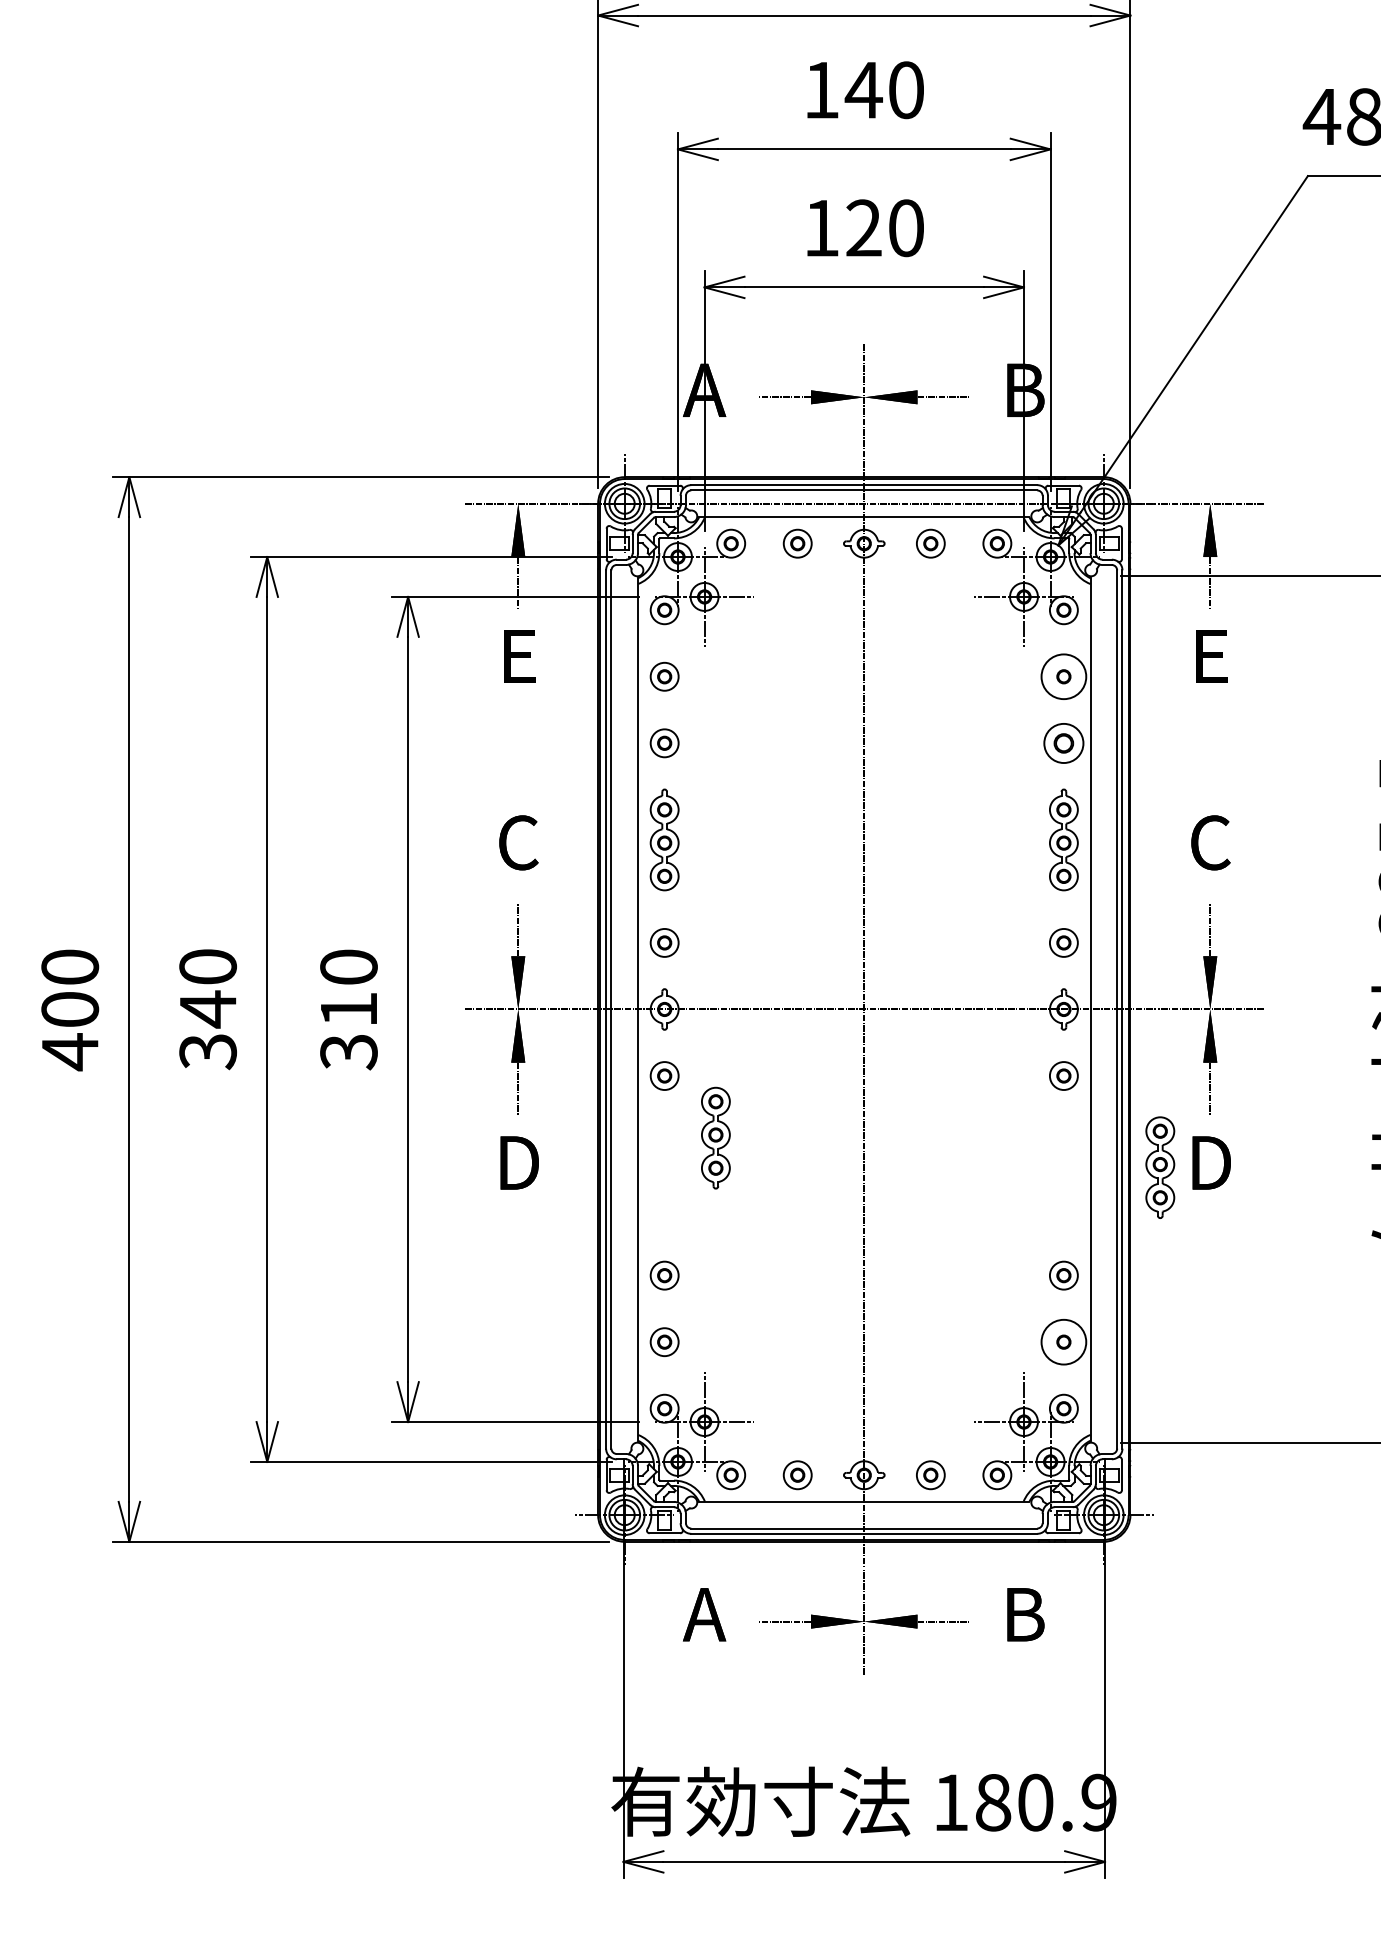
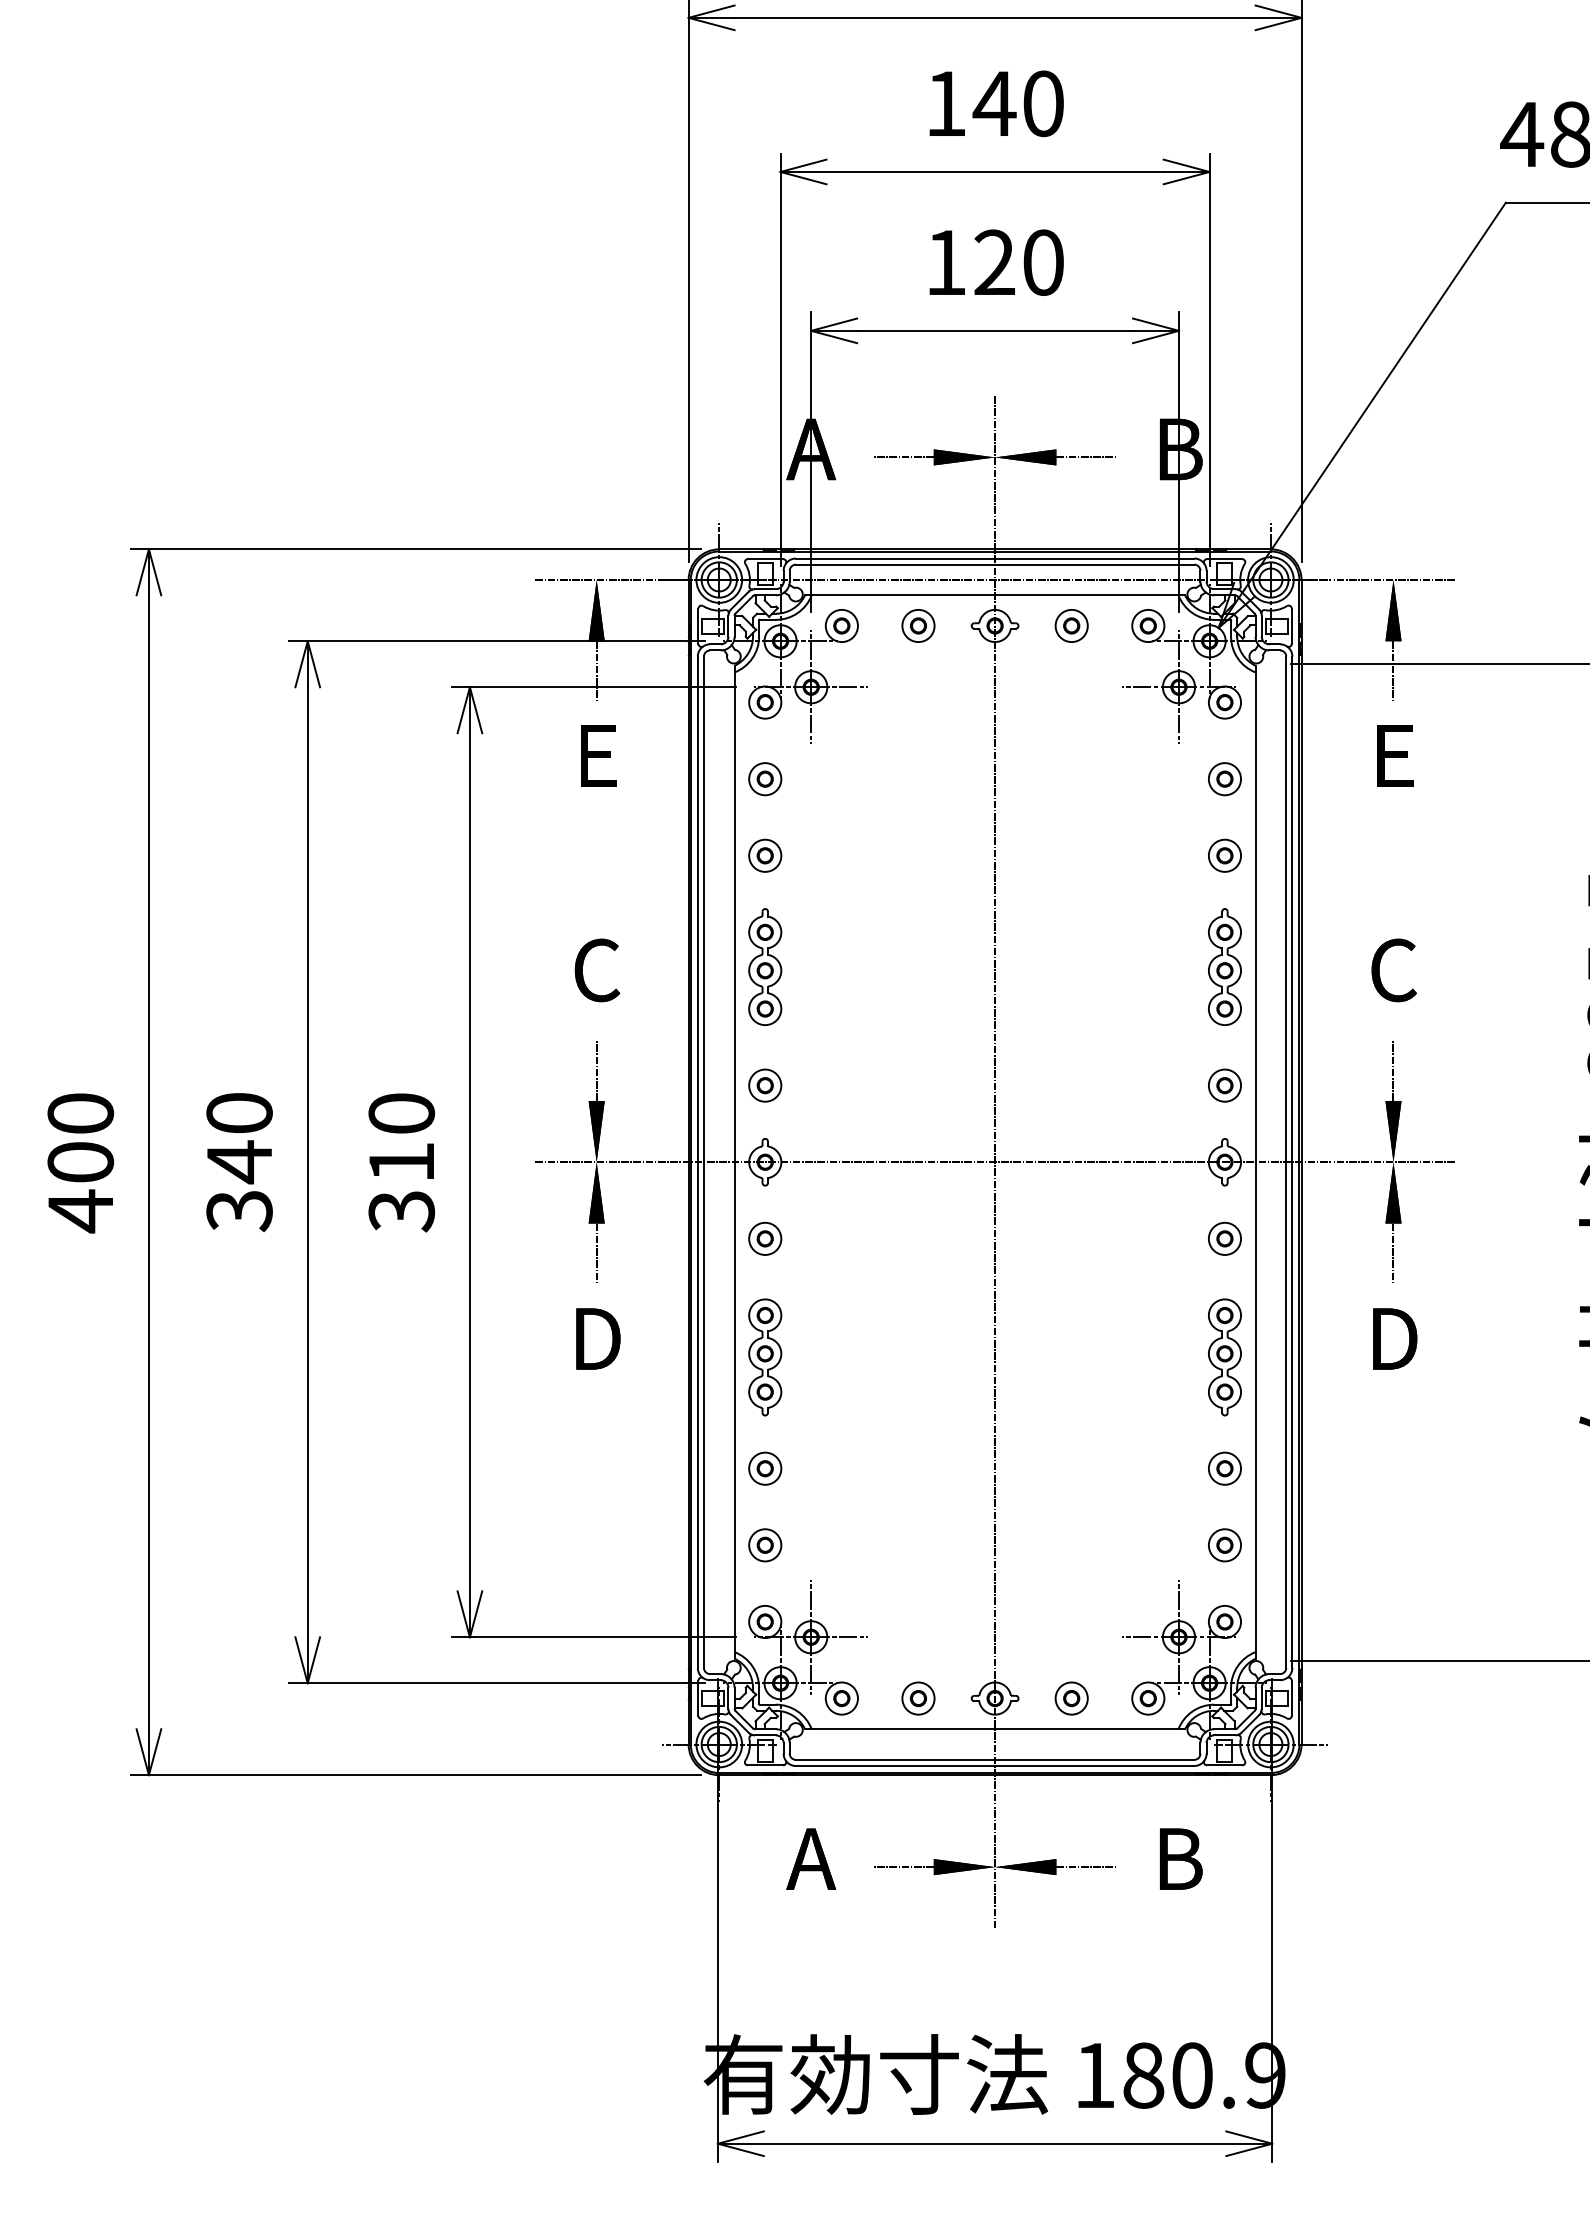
circle: (1063, 677) -> (1224, 779), size x0.62
part: (1063, 743) -> (1224, 855), size x0.71
part: (716, 1138) -> (765, 1357), moved
part: (1159, 1167) -> (1224, 1357), moved
circle: (1063, 1342) -> (1224, 1545), size x0.62

